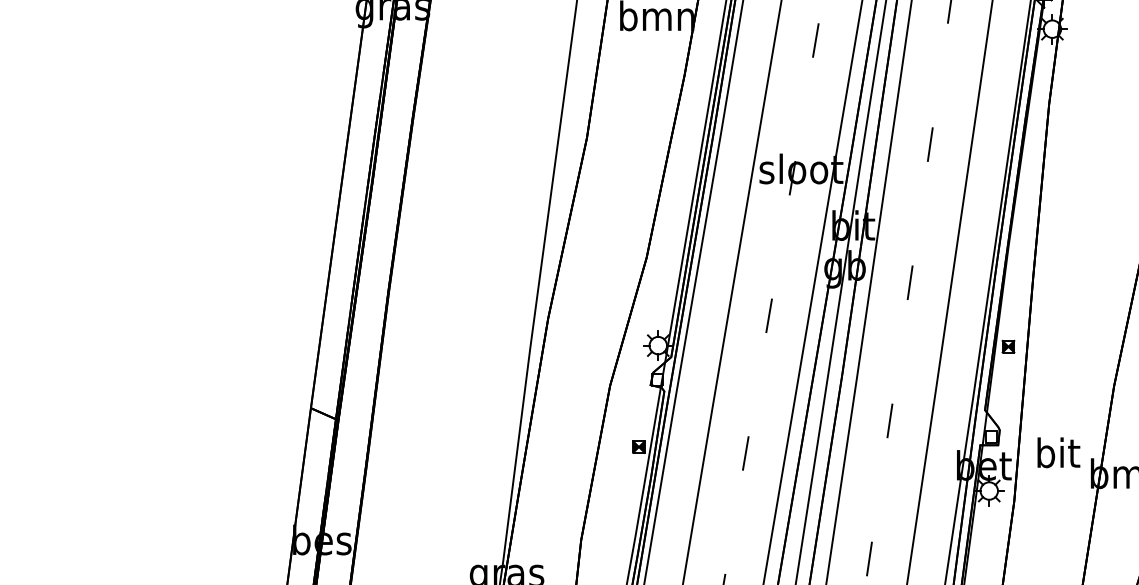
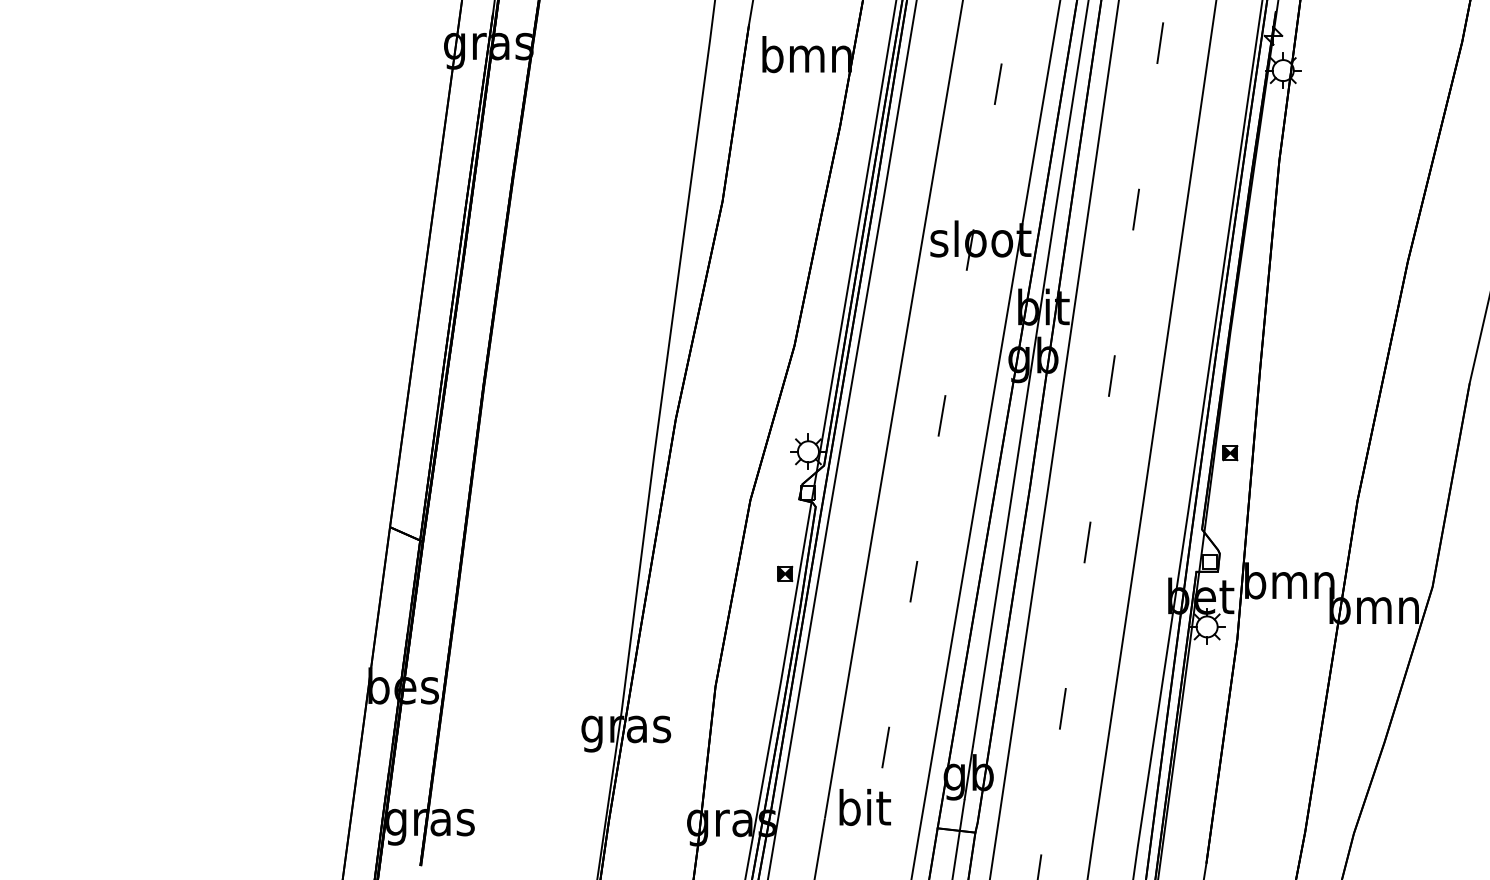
text: (1057, 452) -> (1289, 580), bit -> bmn

